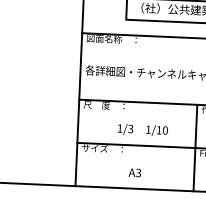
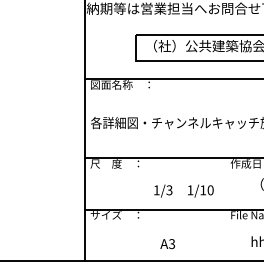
text: (142, 129) -> (183, 190), moved
line: (195, 148) -> (225, 209), removed
text: (134, 173) -> (167, 244), moved

